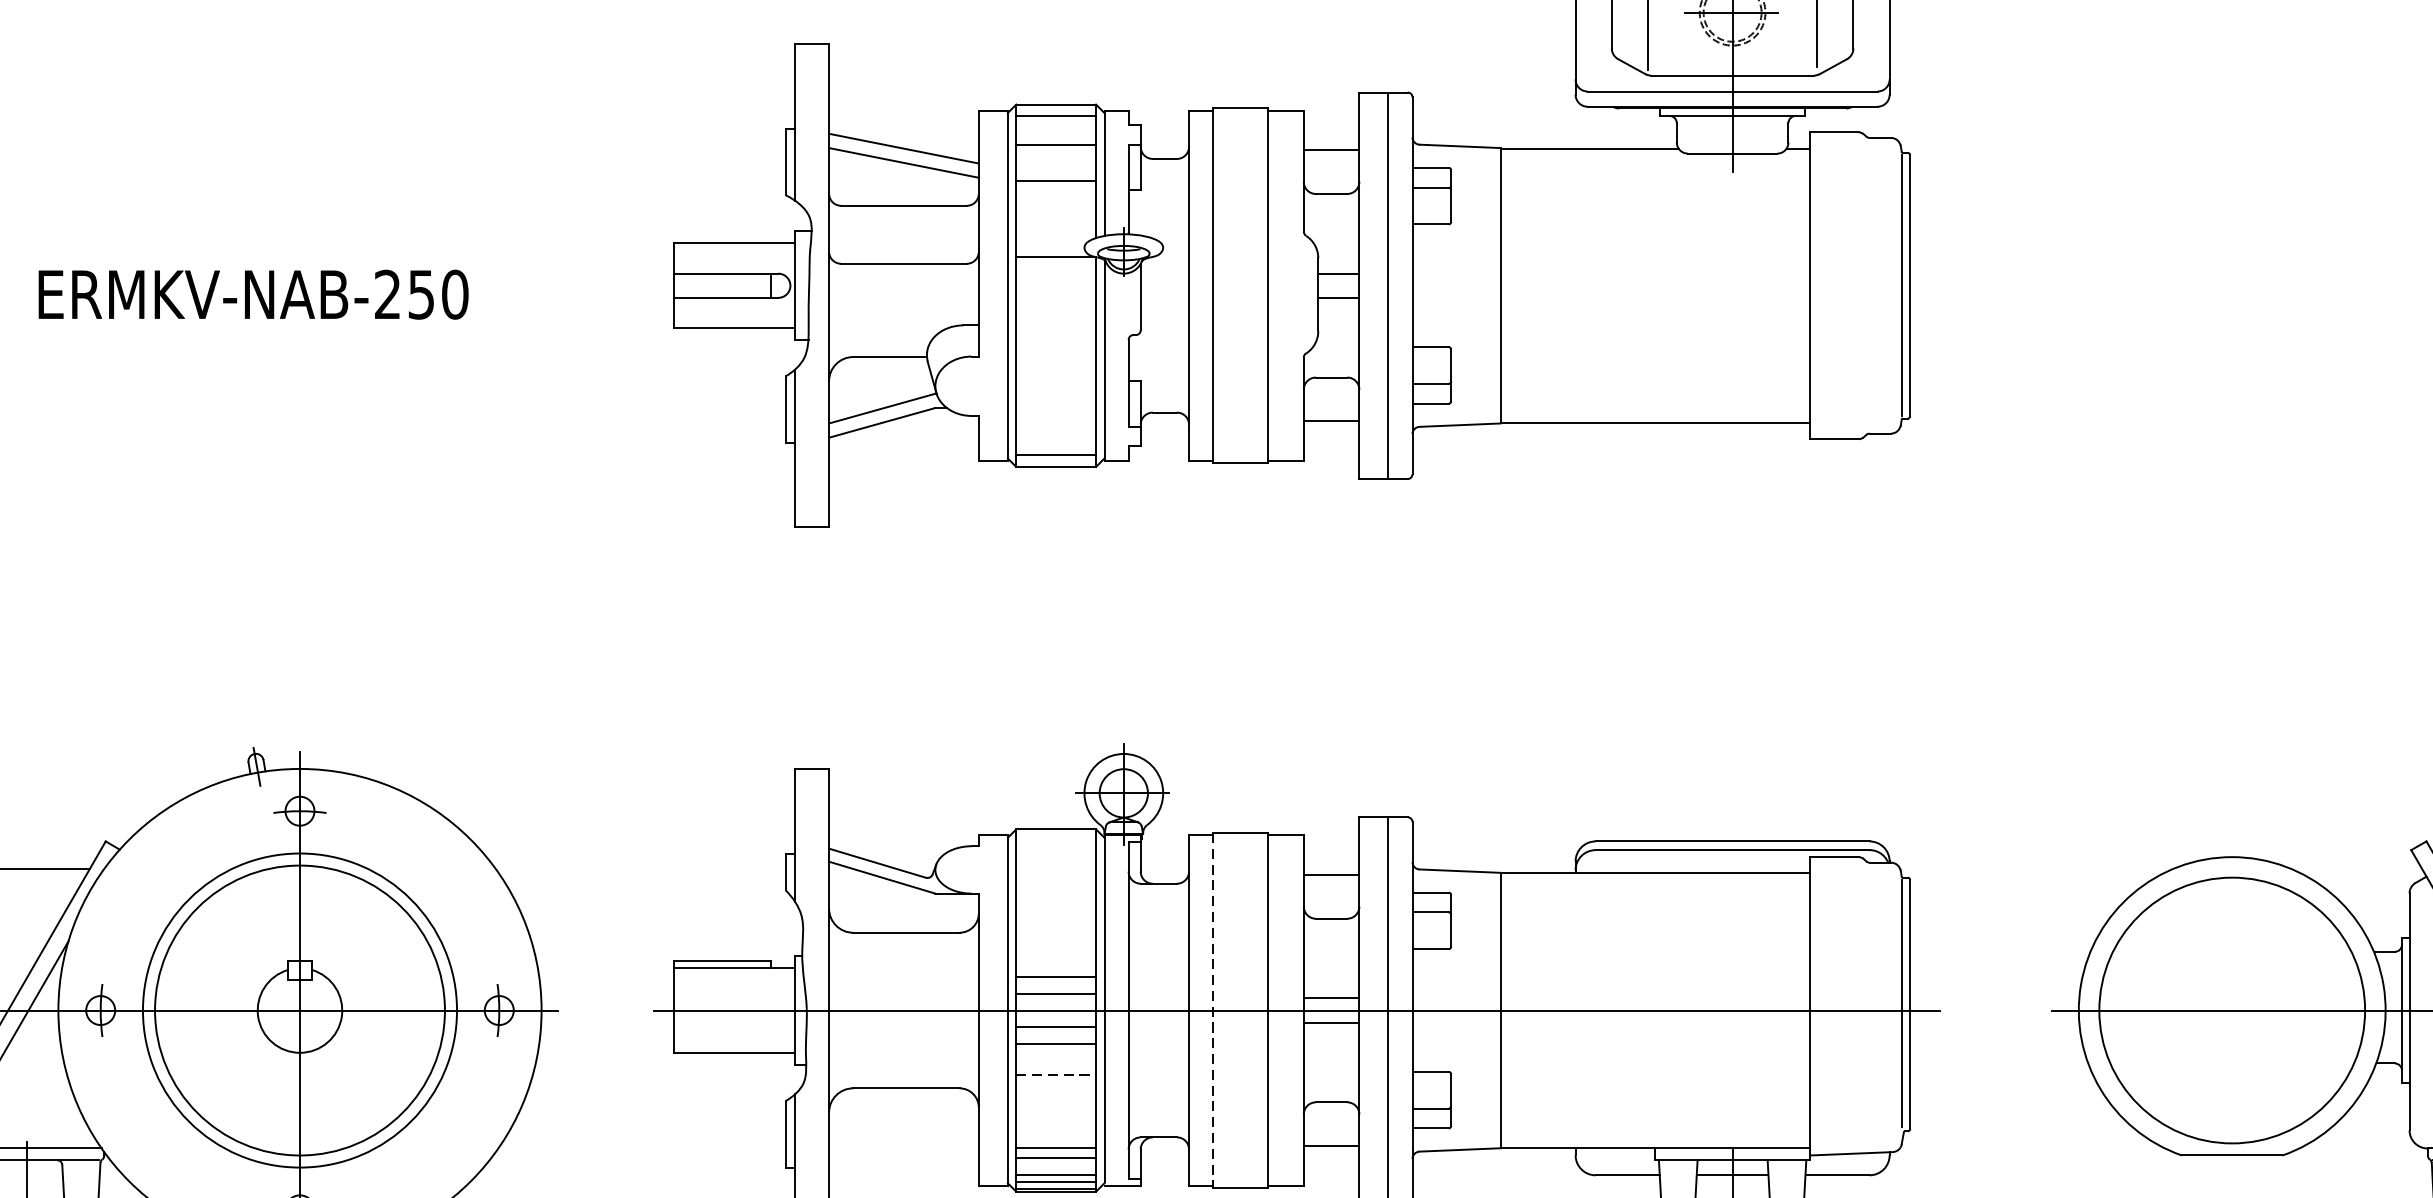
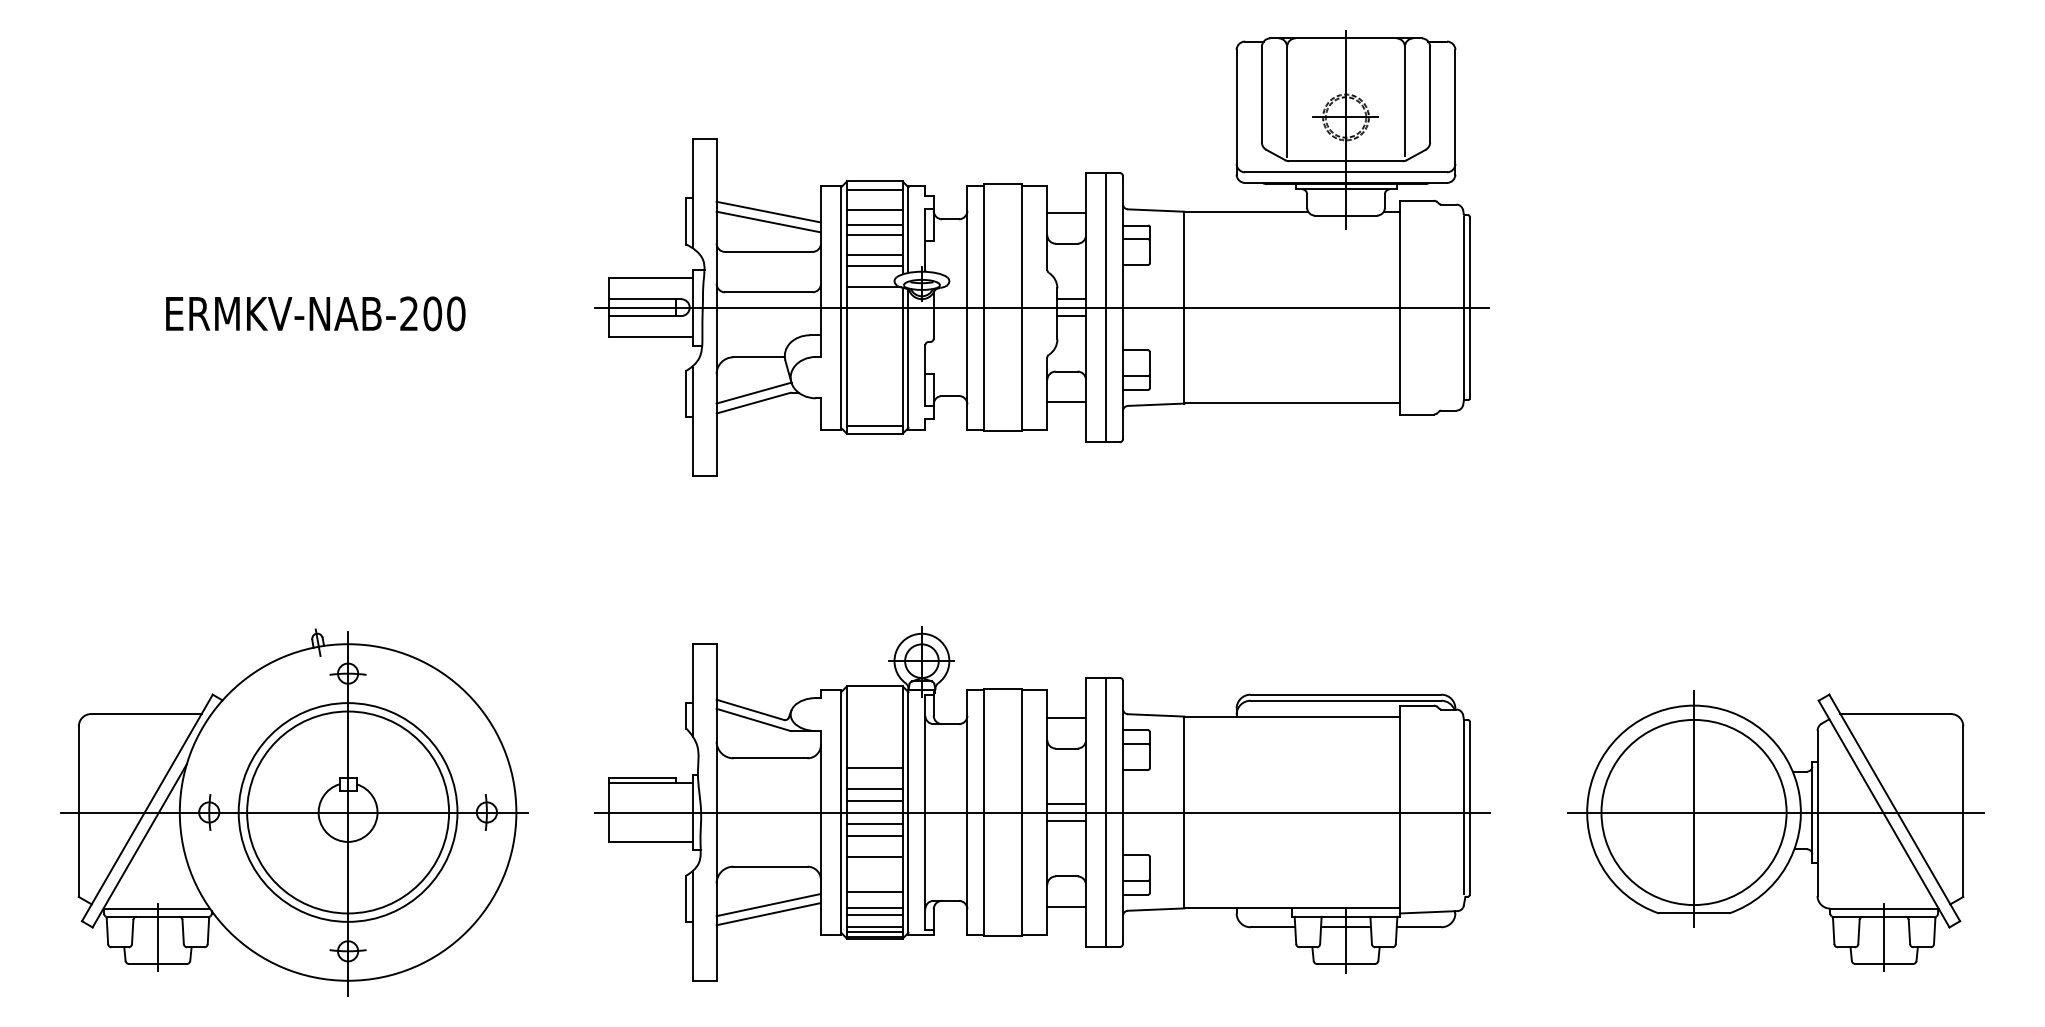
line: (1055, 167) -> (874, 225), added
line: (1055, 209) -> (874, 254), added
line: (1055, 225) -> (874, 265), added
line: (1295, 285) -> (1041, 307), added
text: (421, 294) -> (432, 313), ERMKV-NAB-250 -> ERMKV-NAB-200
line: (1055, 945) -> (874, 767), added
line: (2232, 1006) -> (1694, 809), added
line: (1213, 1010) -> (984, 812), dashed -> solid
line: (1055, 1075) -> (874, 857), dashed -> solid
line: (1055, 1125) -> (874, 892), added
line: (903, 1142) -> (768, 904), added
line: (903, 1156) -> (768, 914), added

